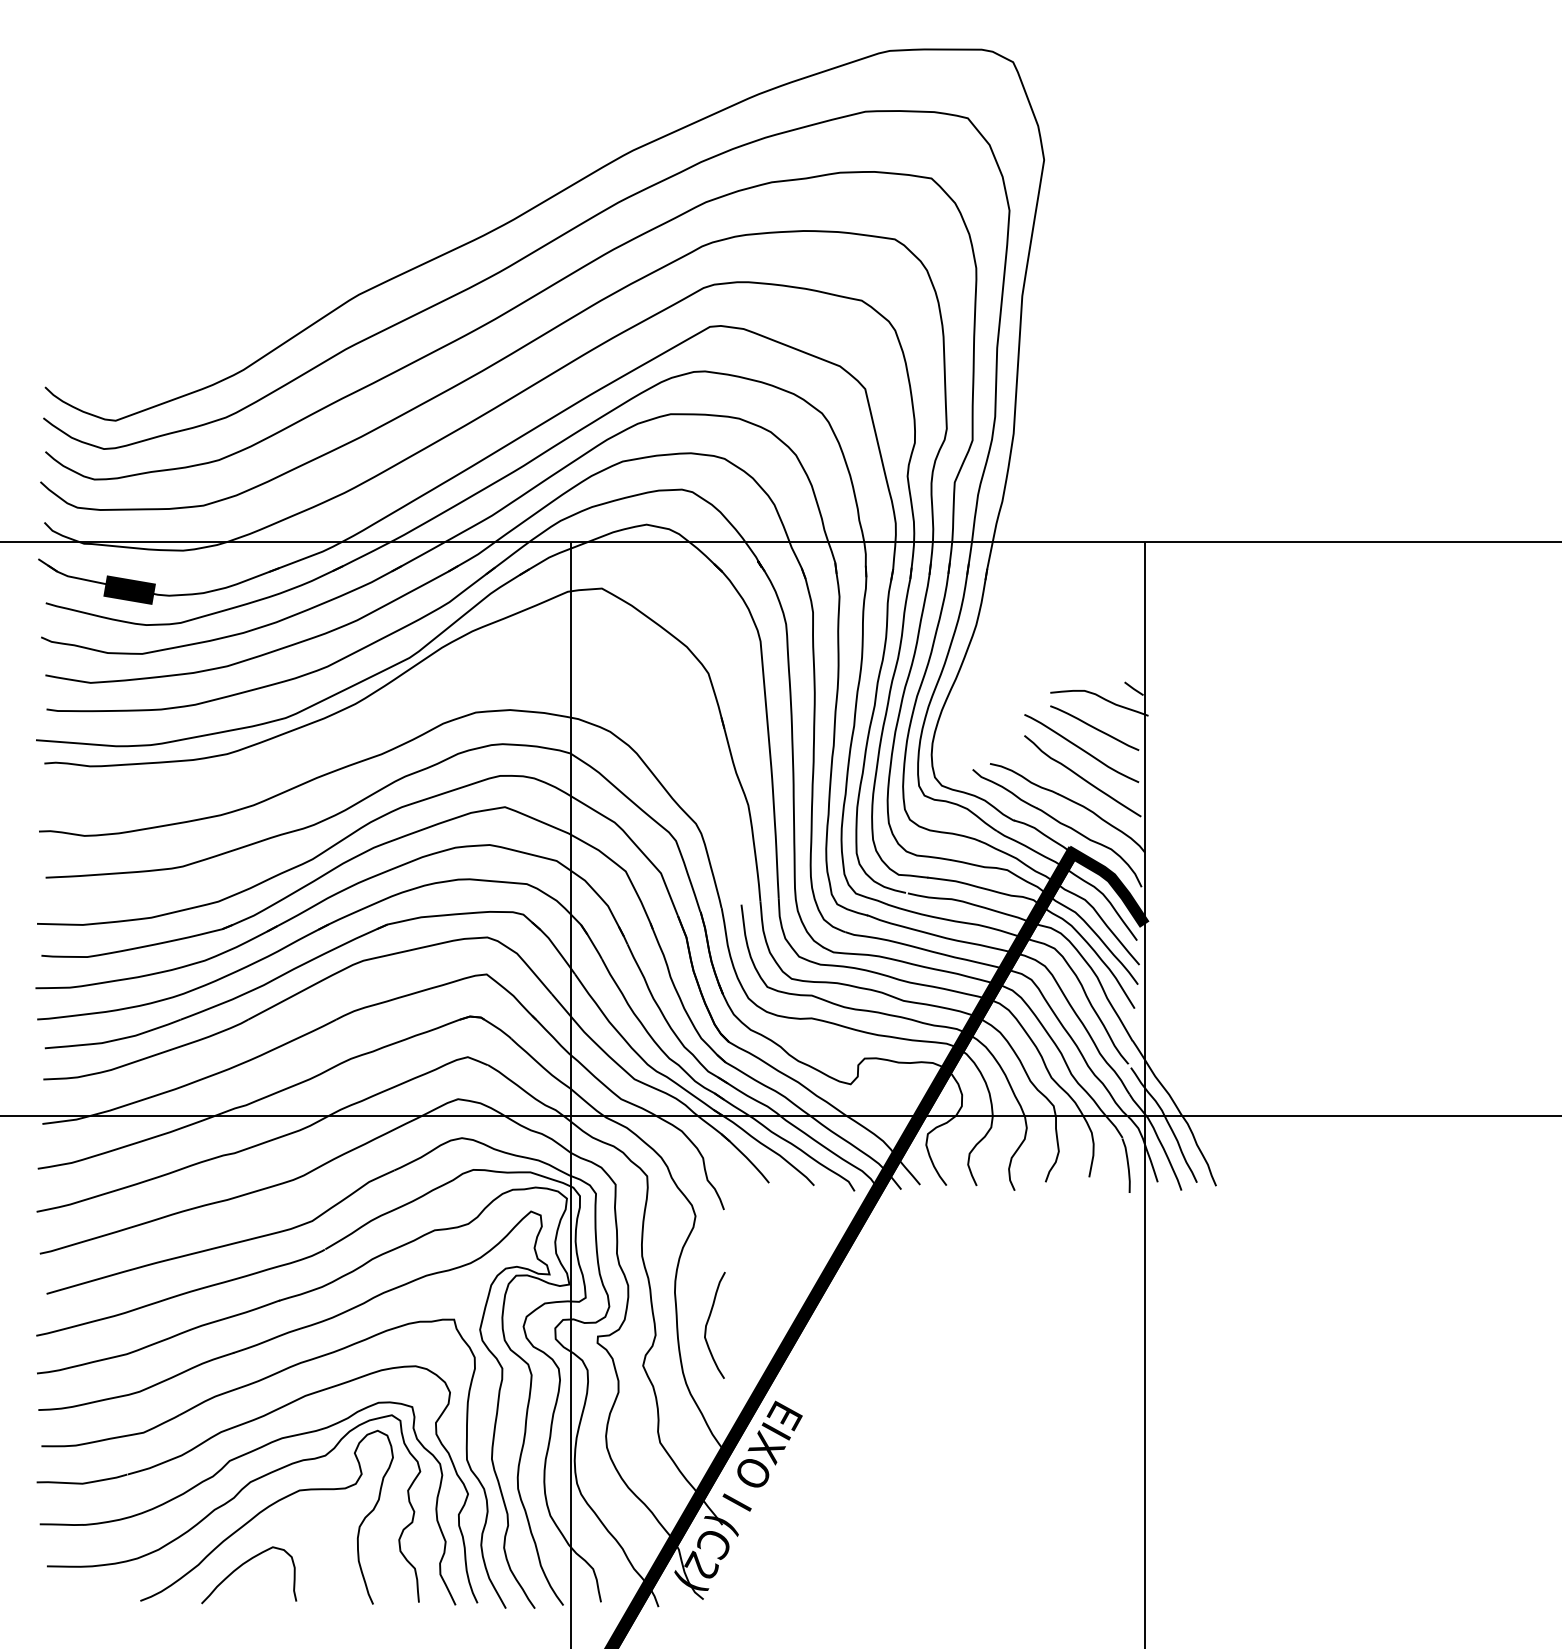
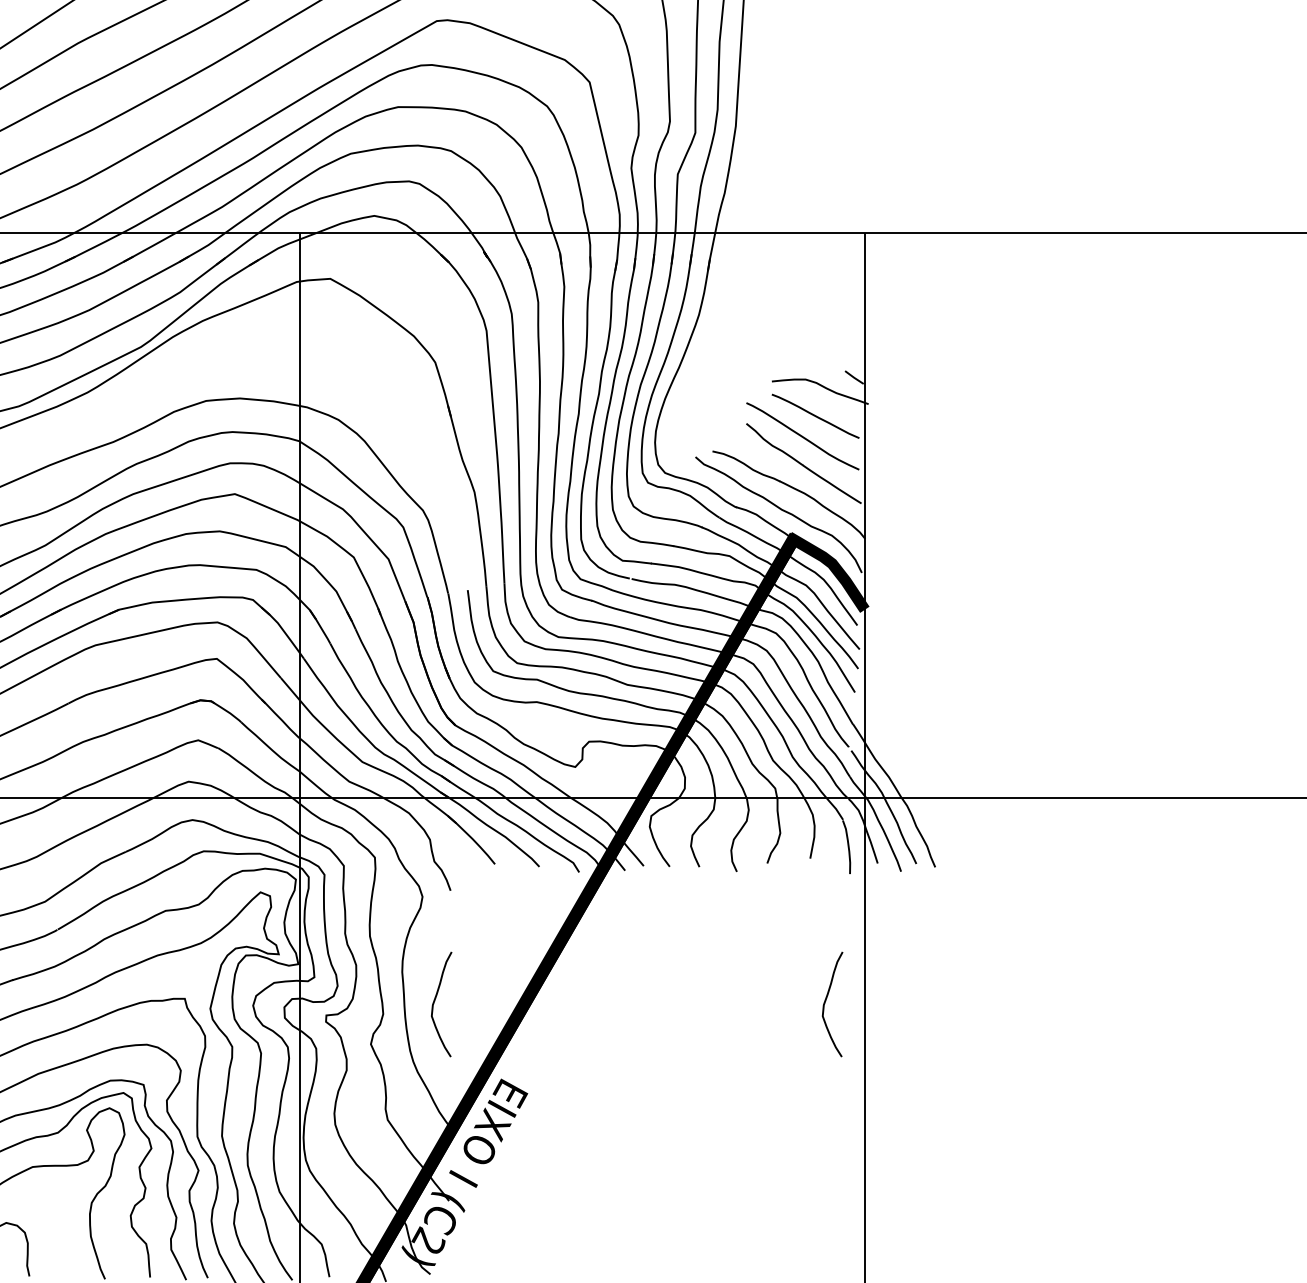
curve: (1105, 1322) -> (826, 1001), added

